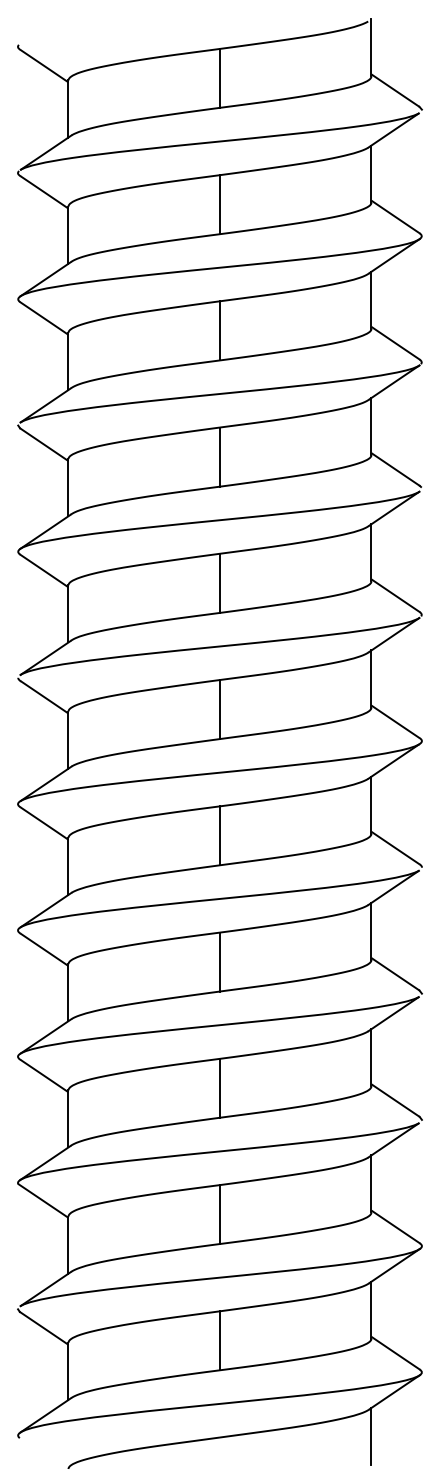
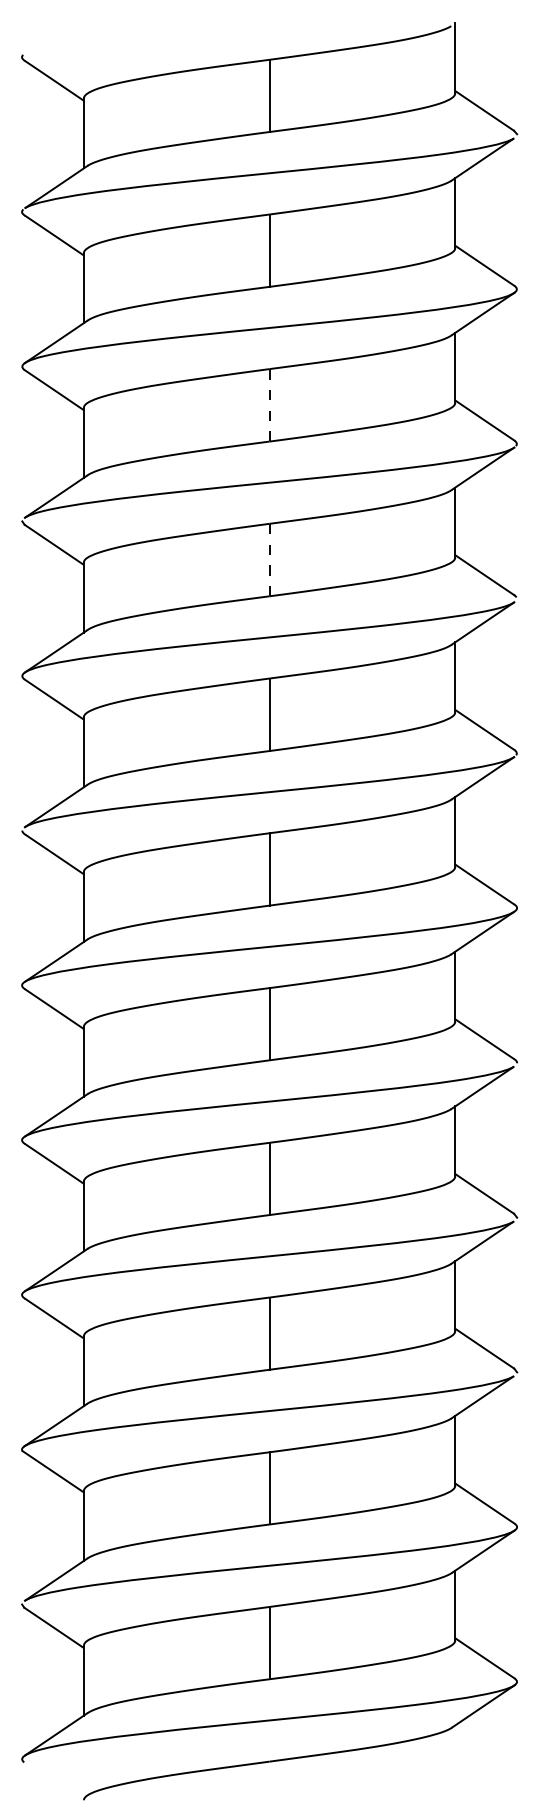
line: (219, 330) -> (269, 404), solid -> dashed
line: (219, 456) -> (269, 559), solid -> dashed
line: (371, 1435) -> (455, 1759), removed

